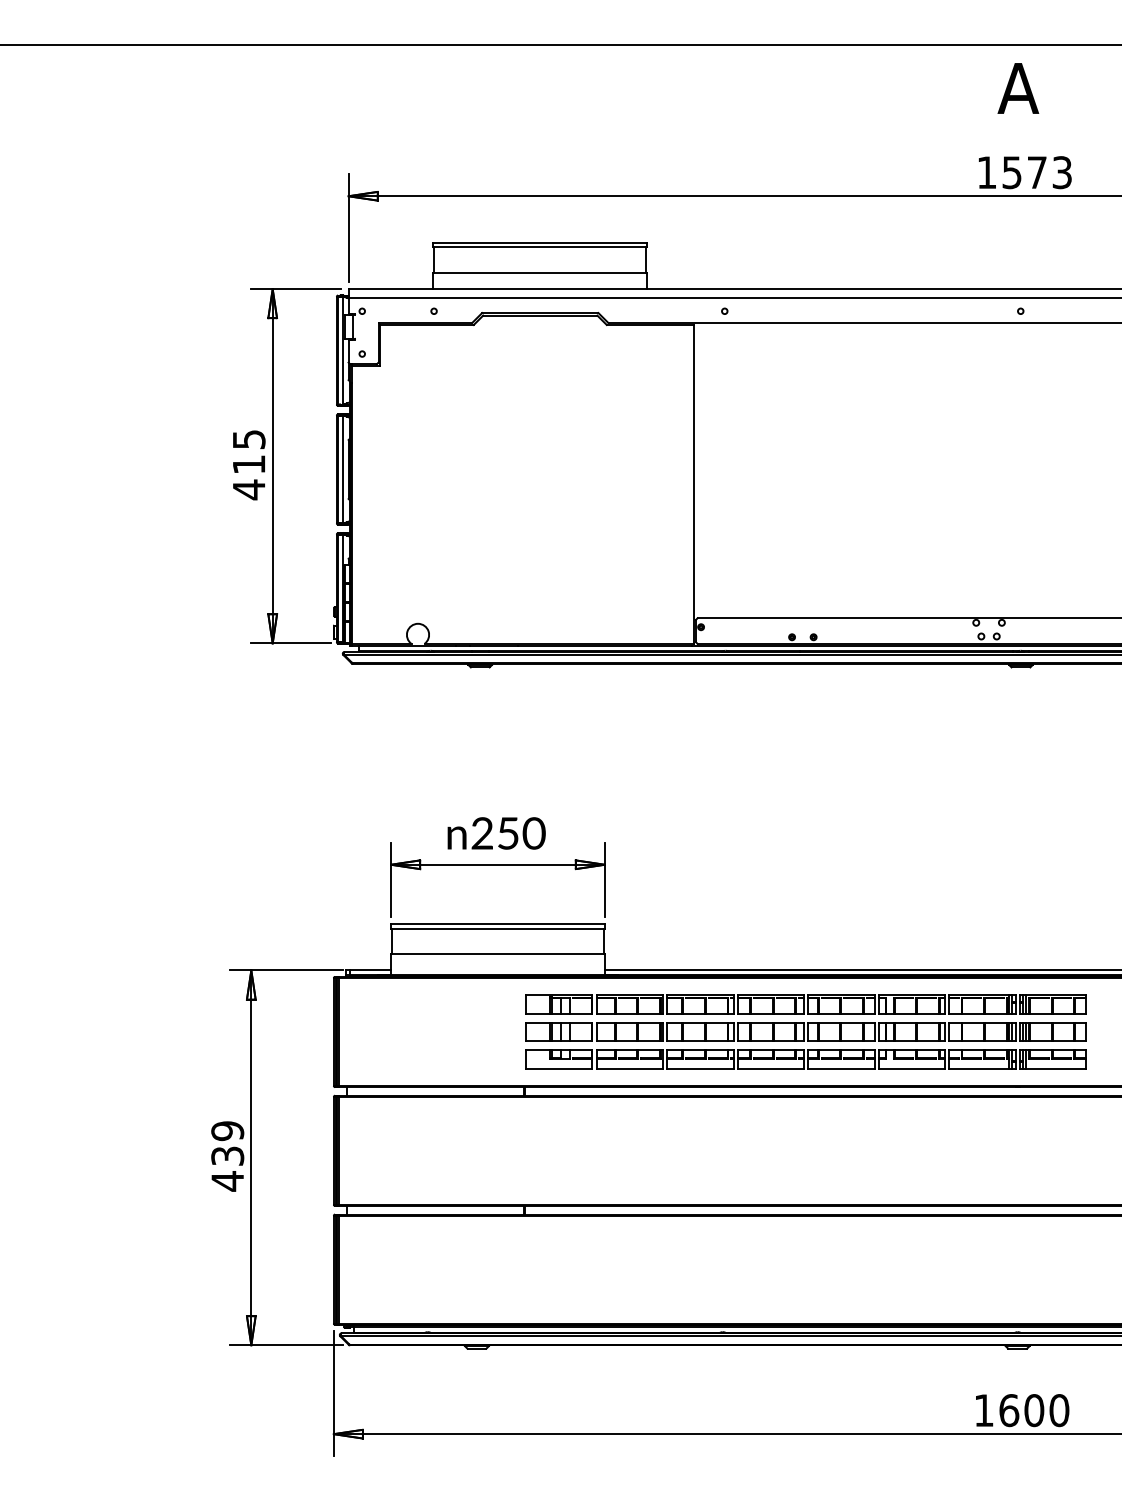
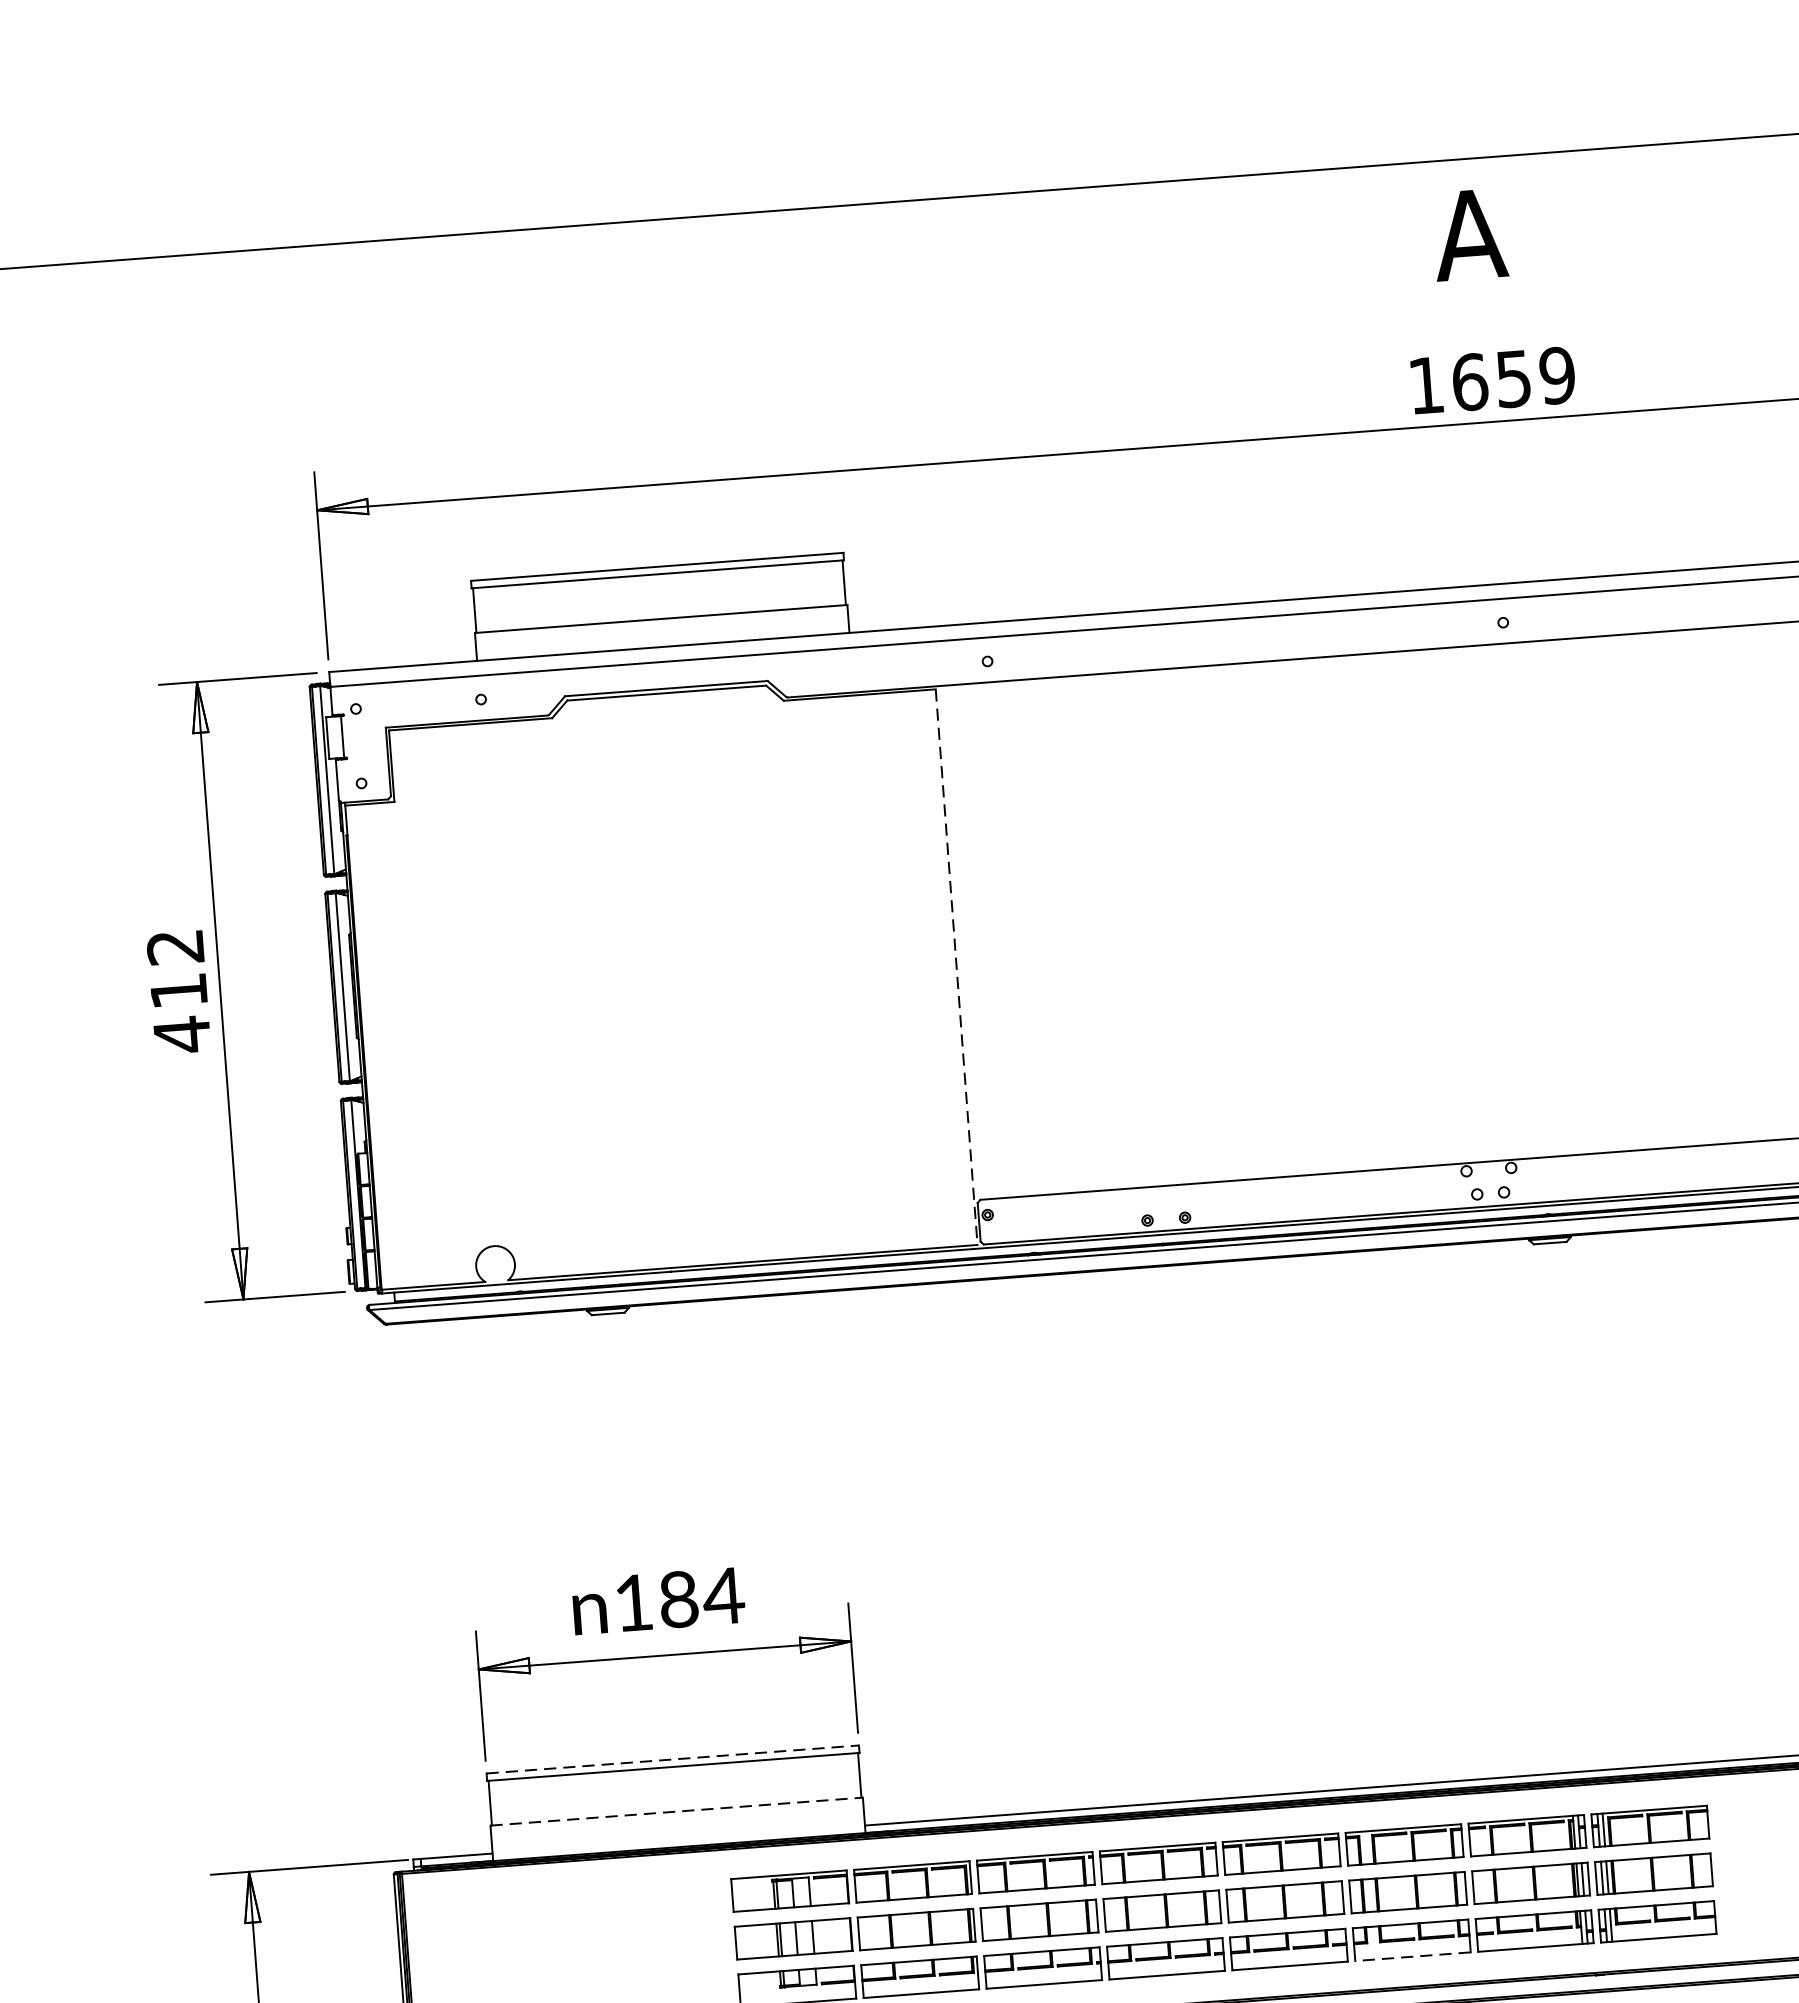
text: (1037, 172) -> (1514, 378), 1573 -> 1659
text: (248, 439) -> (174, 947), 415 -> 412
line: (693, 484) -> (955, 967), solid -> dashed
text: (508, 833) -> (679, 1599), 250 -> 184
line: (497, 924) -> (671, 1759), solid -> dashed
line: (497, 954) -> (675, 1811), solid -> dashed
line: (911, 1068) -> (1412, 1956), solid -> dashed

